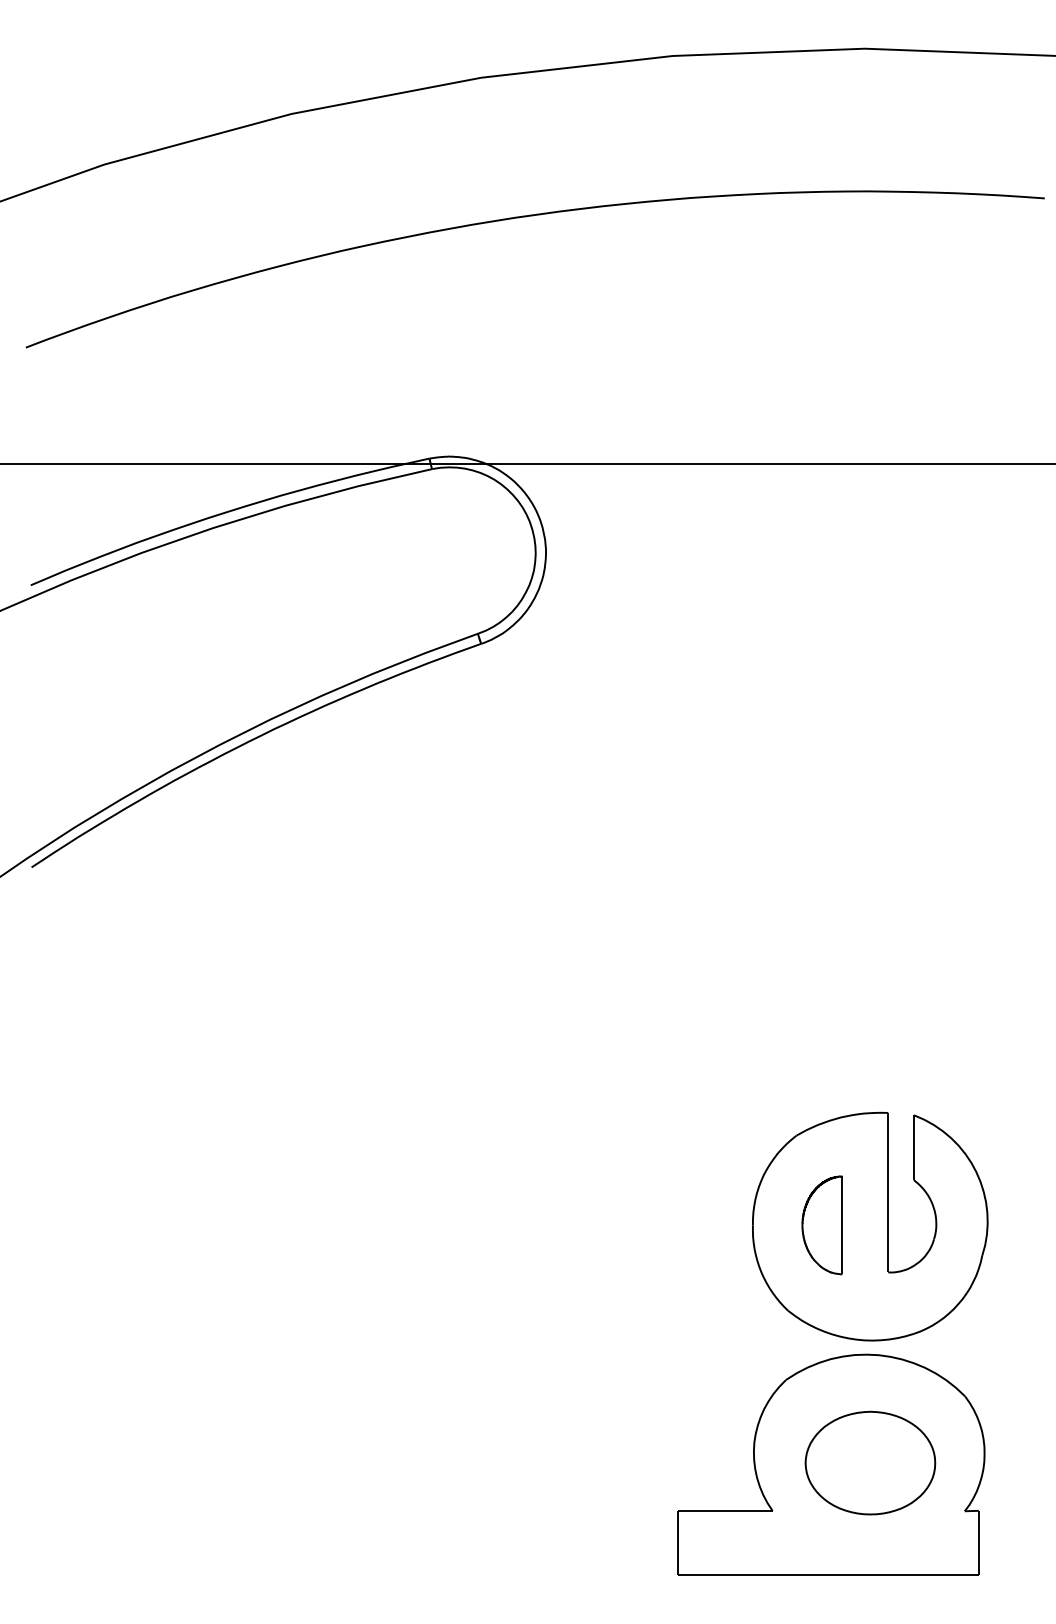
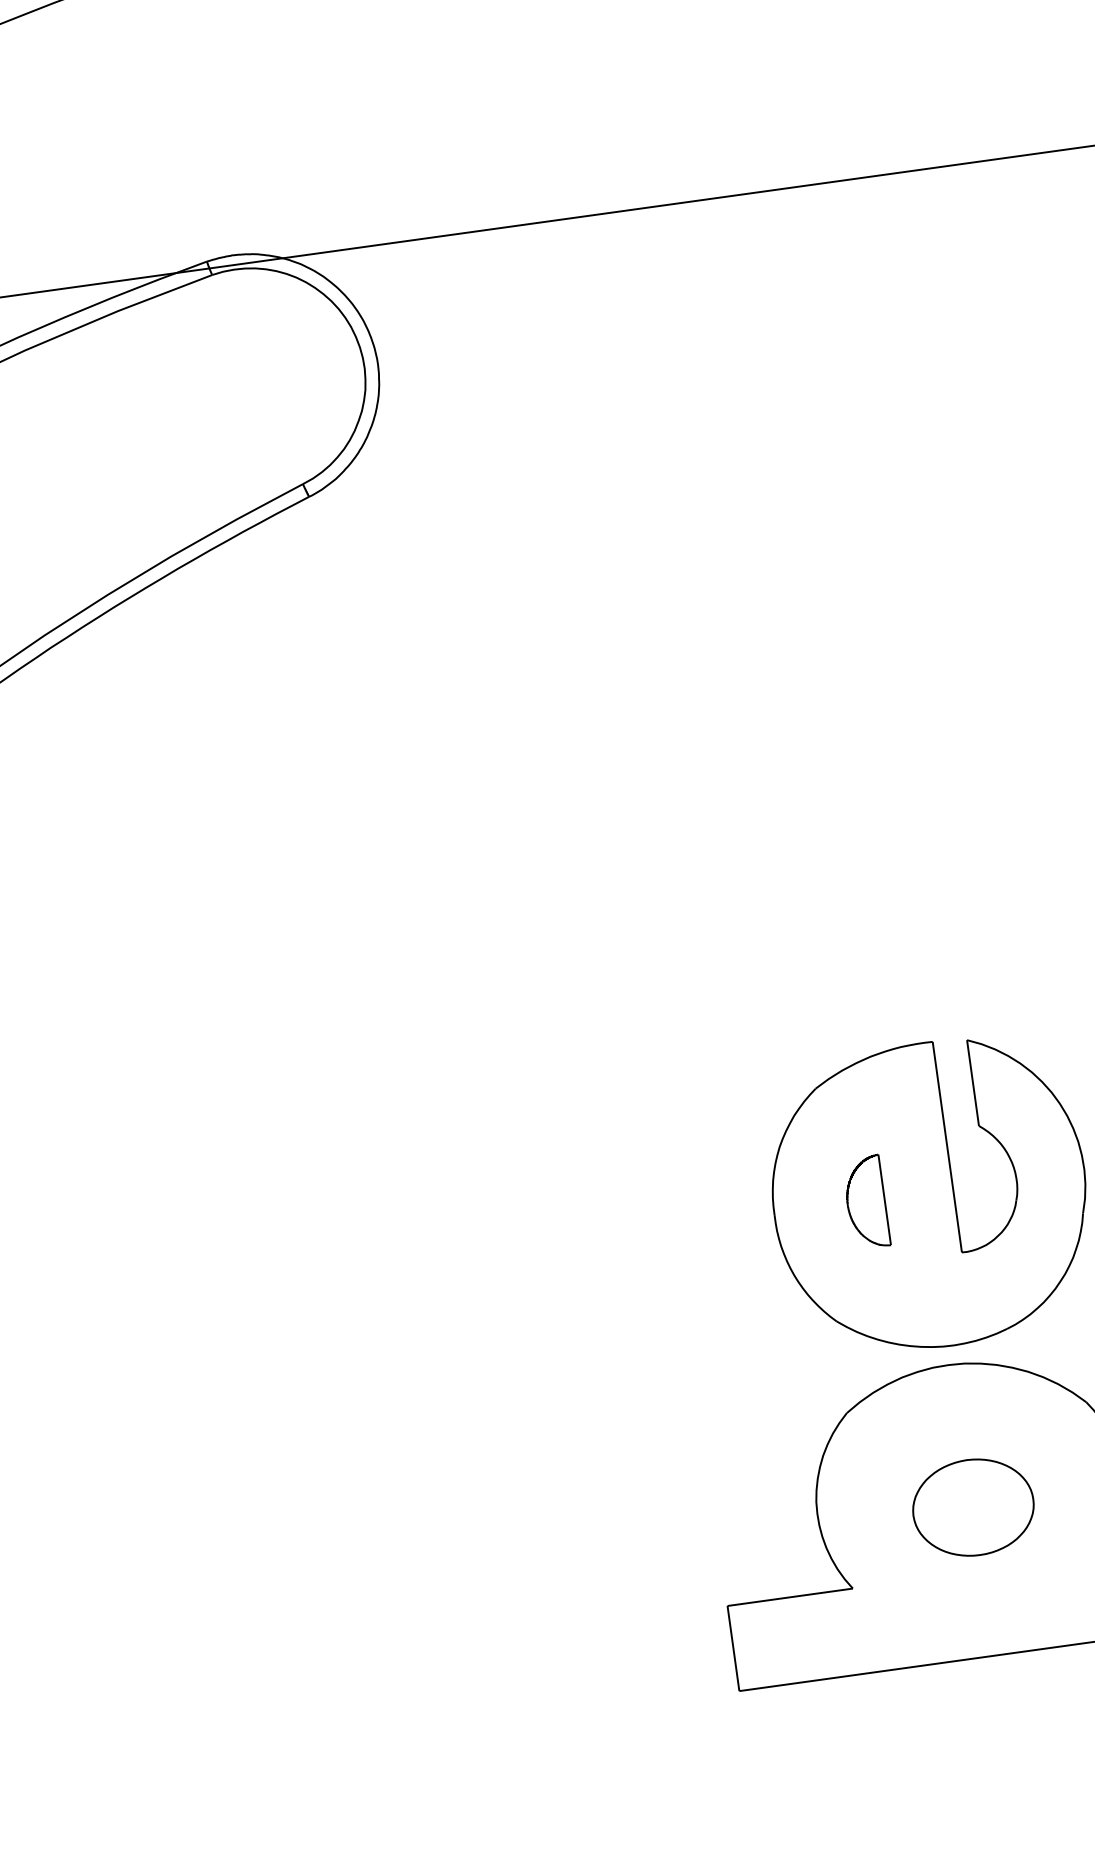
part: (821, 1225) -> (865, 1202), size x0.7
part: (870, 1462) -> (973, 1506), size x0.7

